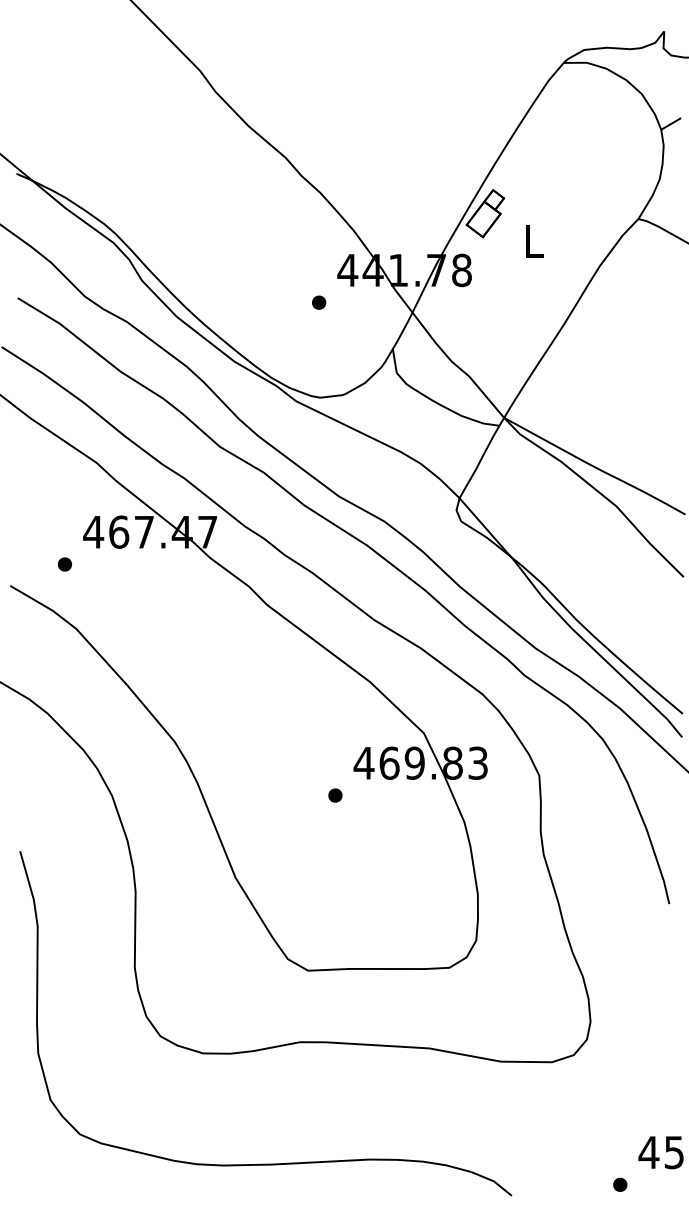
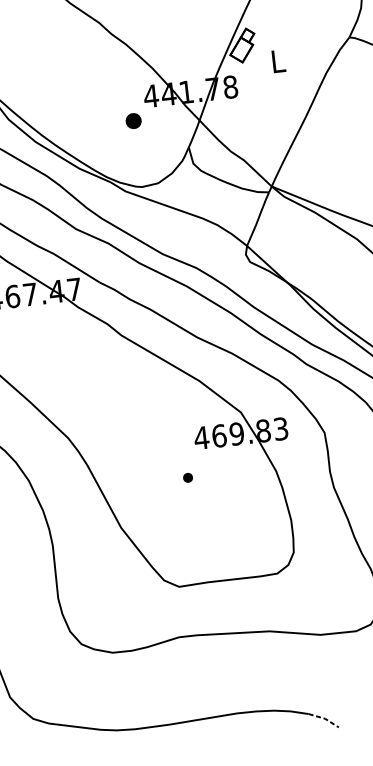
part: (319, 302) -> (134, 120), size x1.6
part: (335, 795) -> (188, 477), moved
line: (493, 1181) -> (324, 718), solid -> dashed

